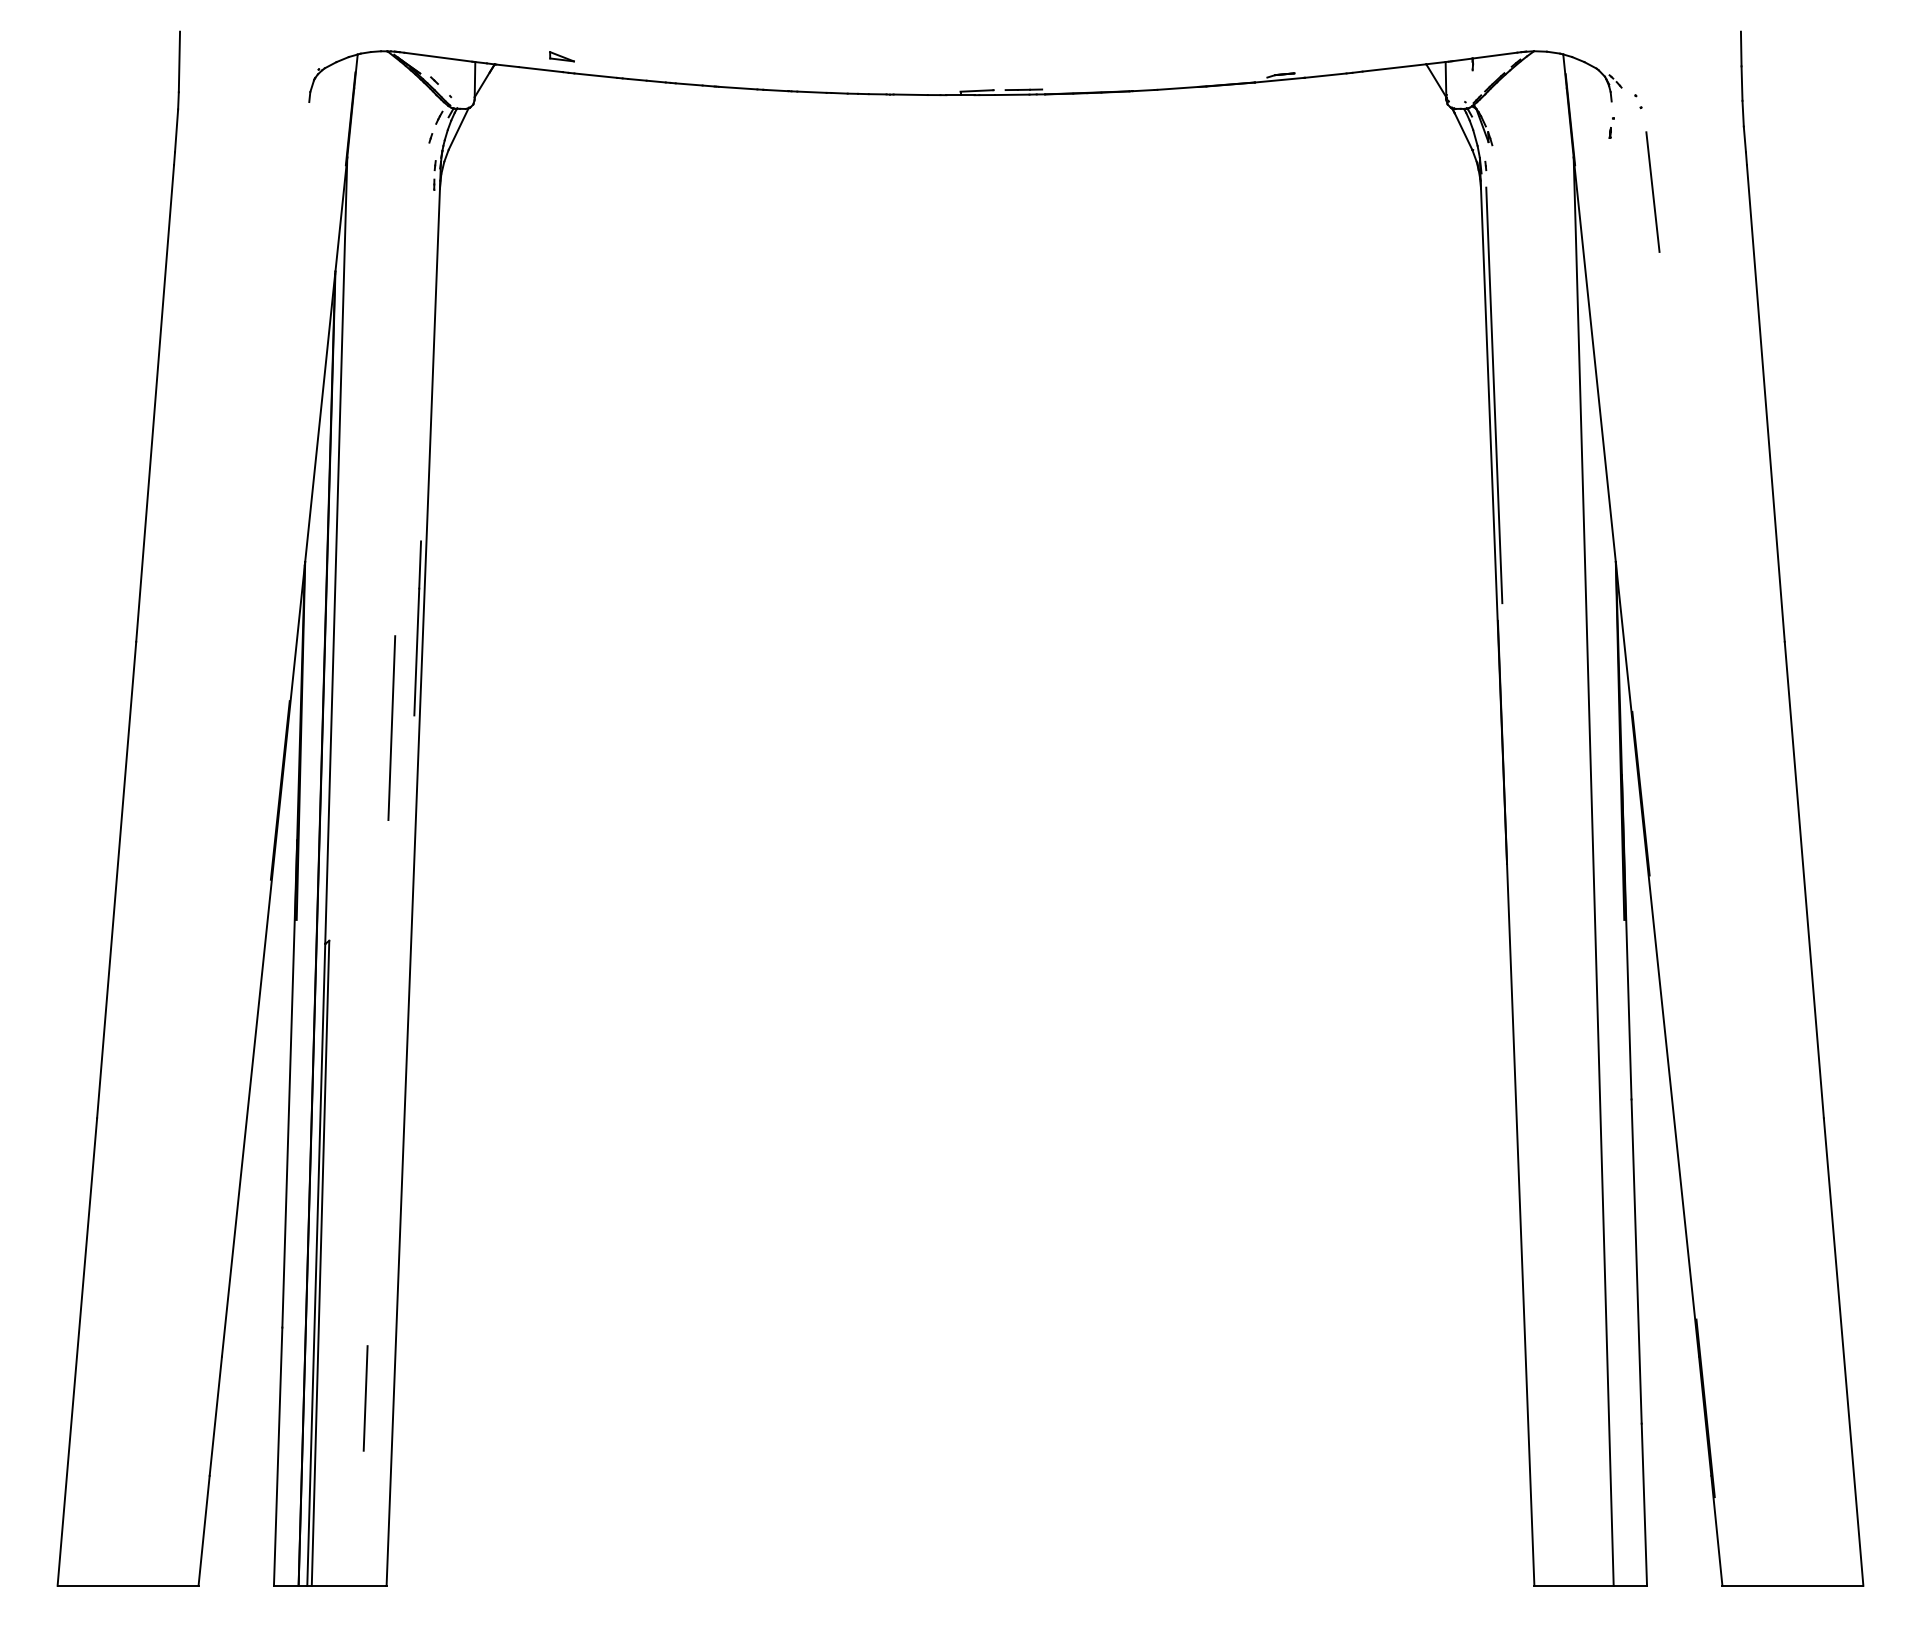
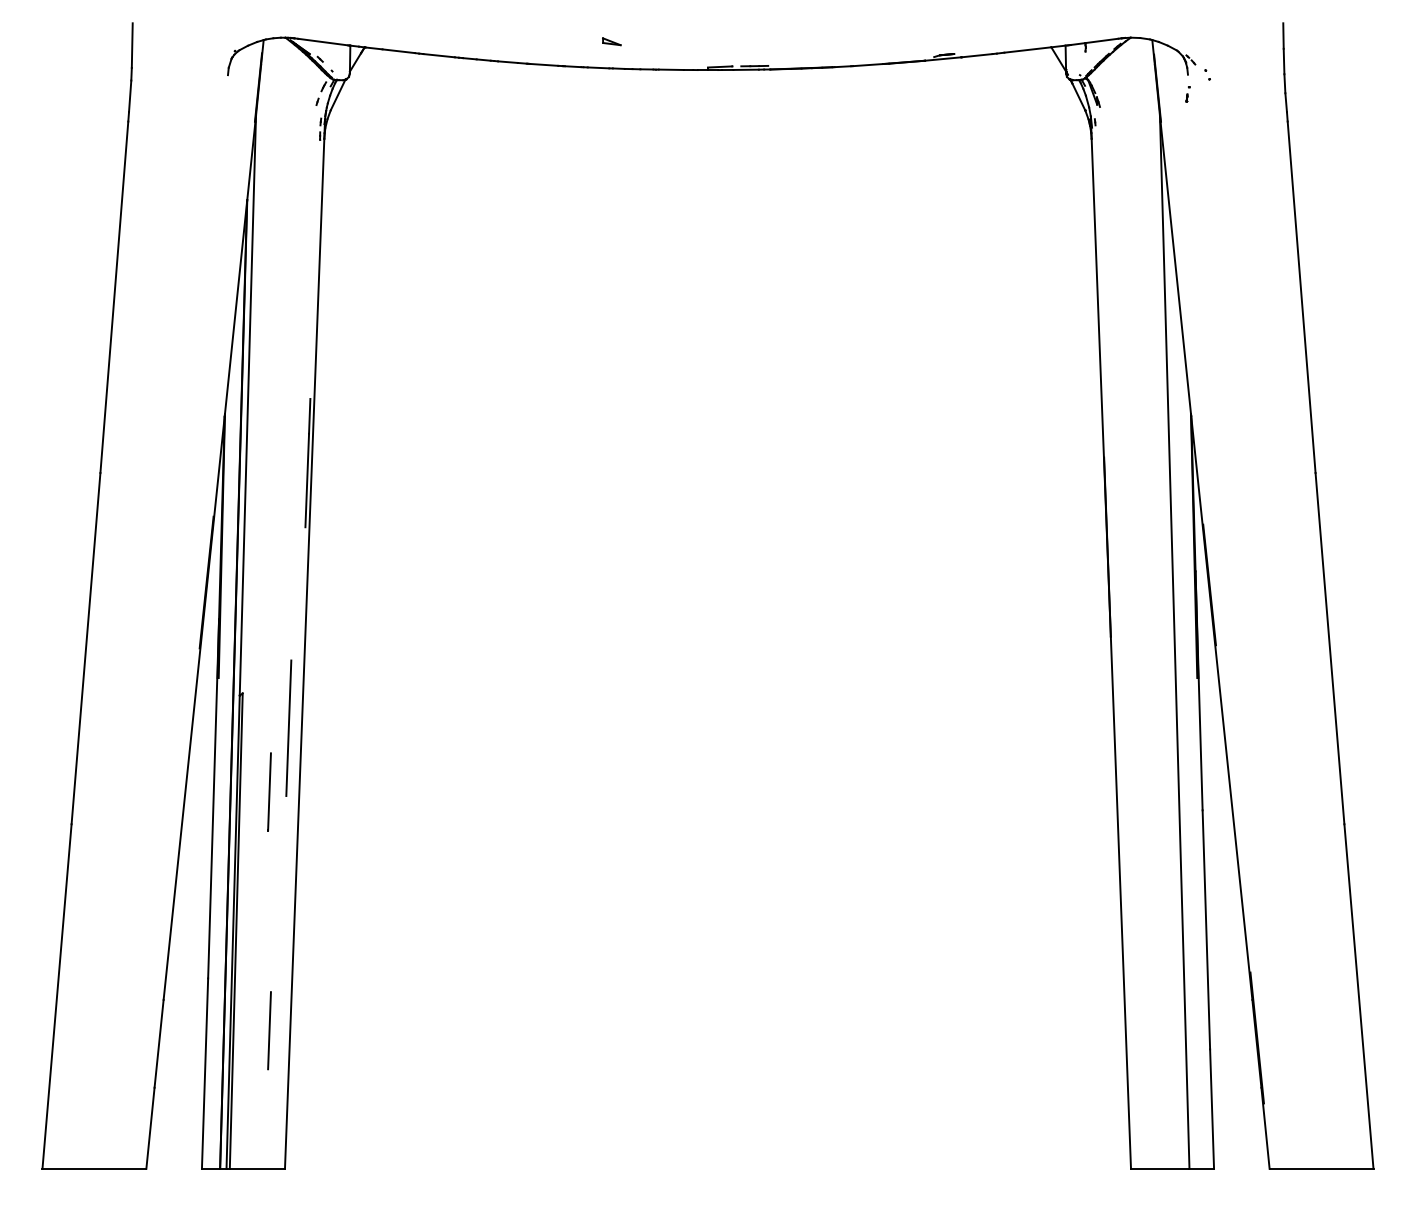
part: (561, 56) -> (611, 41), moved
line: (1652, 191) -> (1218, 141), removed
line: (1494, 395) -> (1101, 291), removed
line: (391, 727) -> (288, 727), moved
line: (365, 1074) -> (269, 791), added

